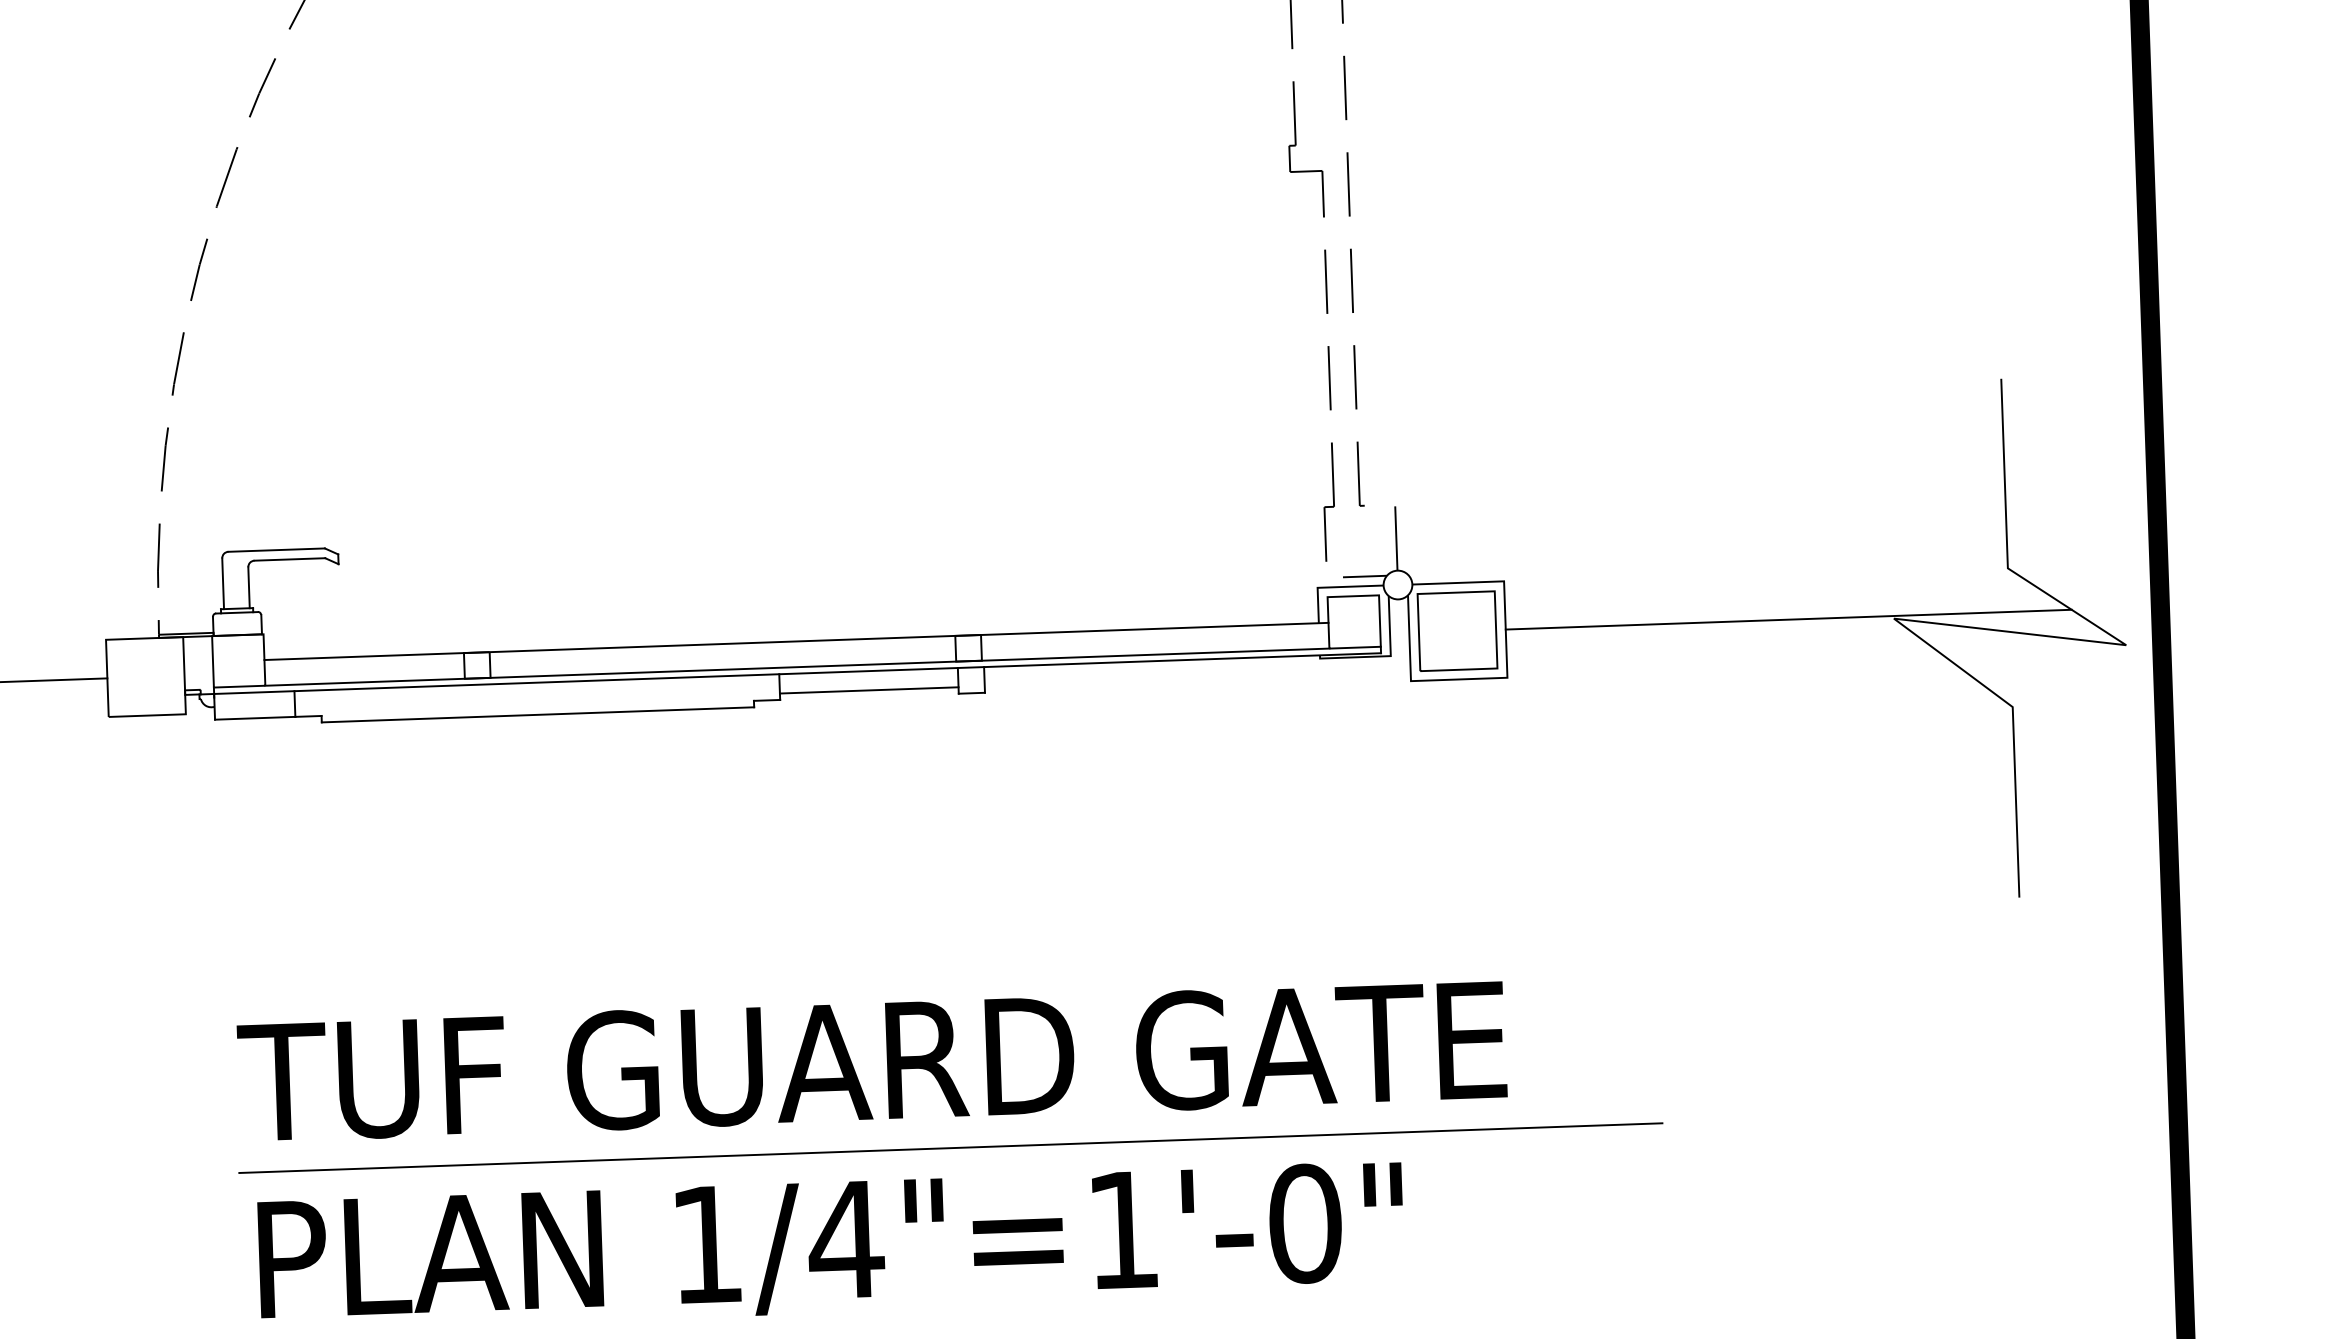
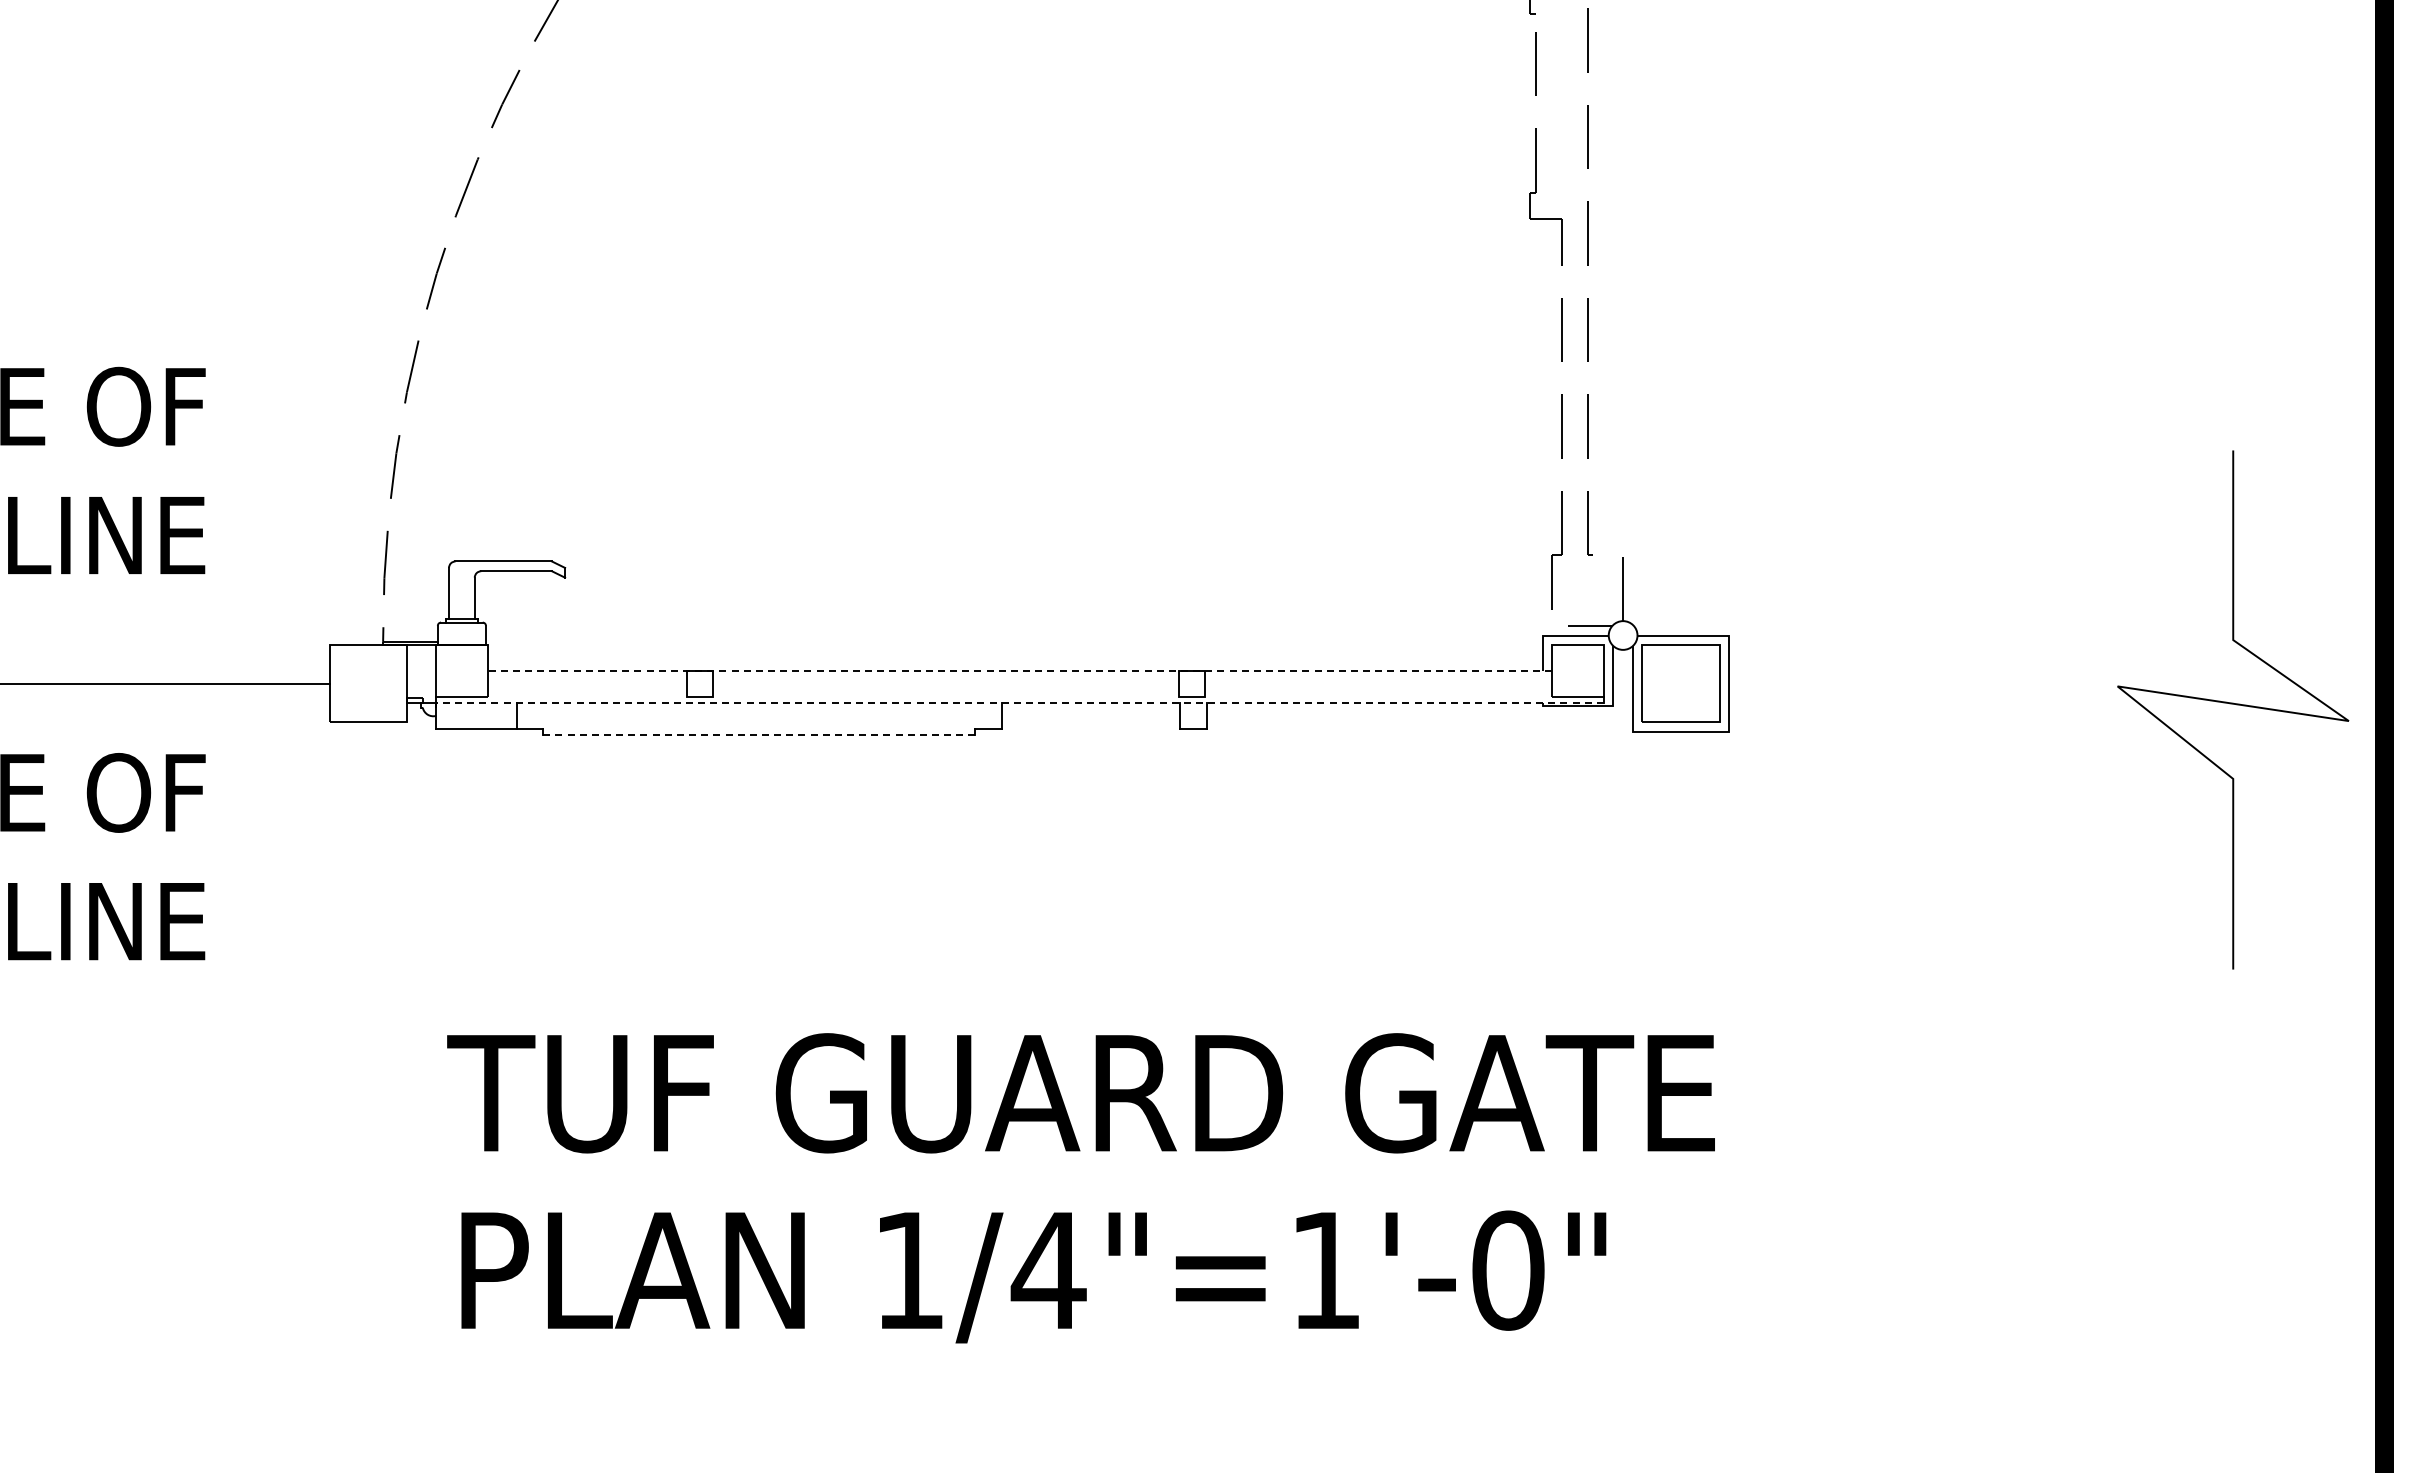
line: (1788, 619) -> (2012, 683), removed
line: (795, 641) -> (1019, 670), solid -> dashed
line: (796, 667) -> (1019, 696), removed
line: (798, 674) -> (1020, 703), solid -> dashed
line: (868, 690) -> (1090, 722), removed
line: (537, 715) -> (758, 735), solid -> dashed
line: (950, 1147) -> (1156, 1182), removed

